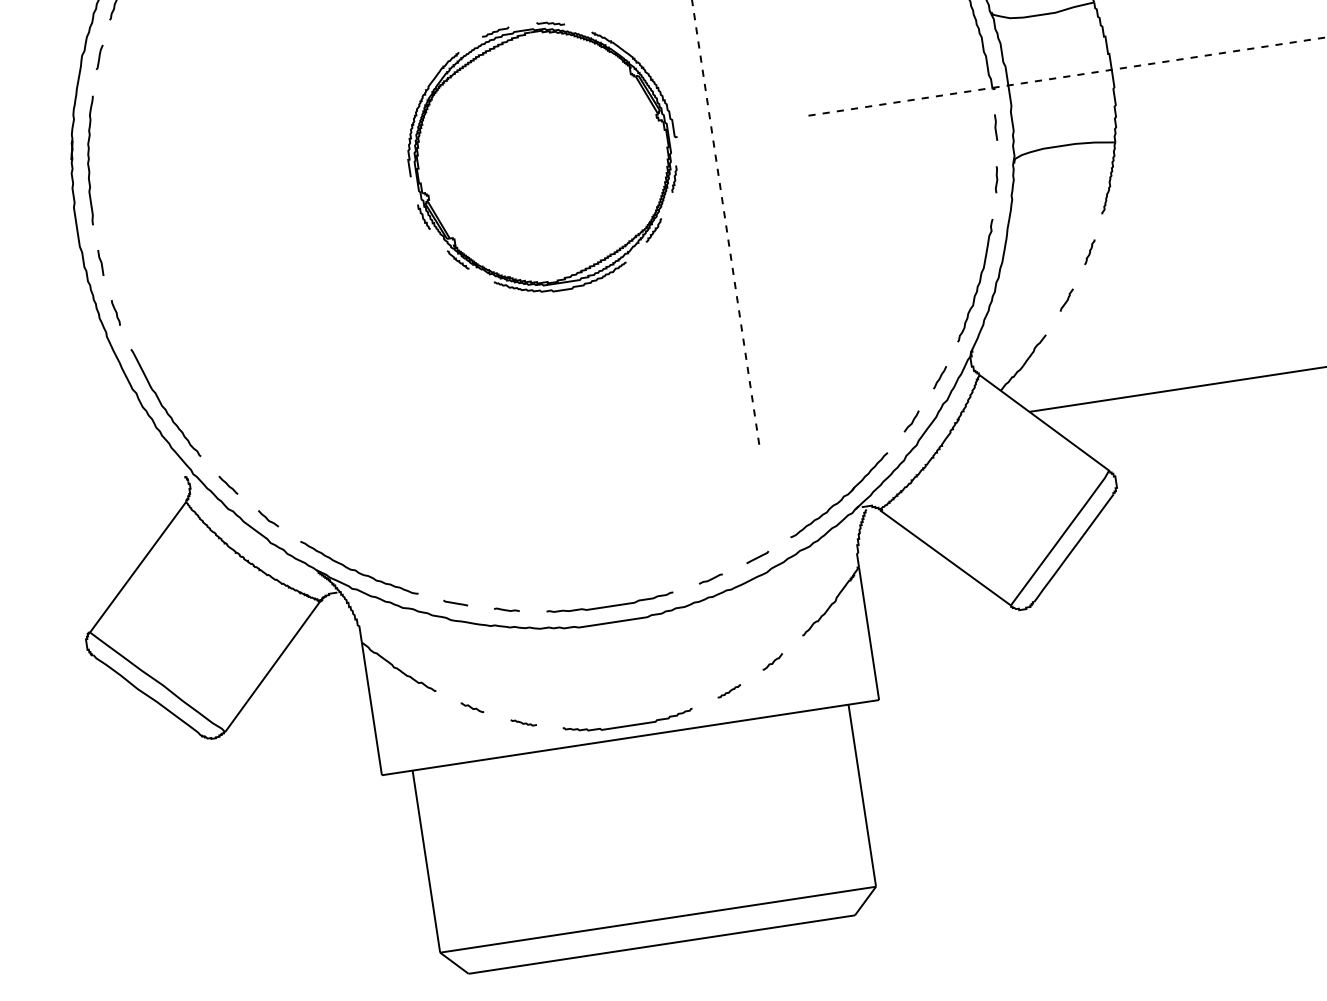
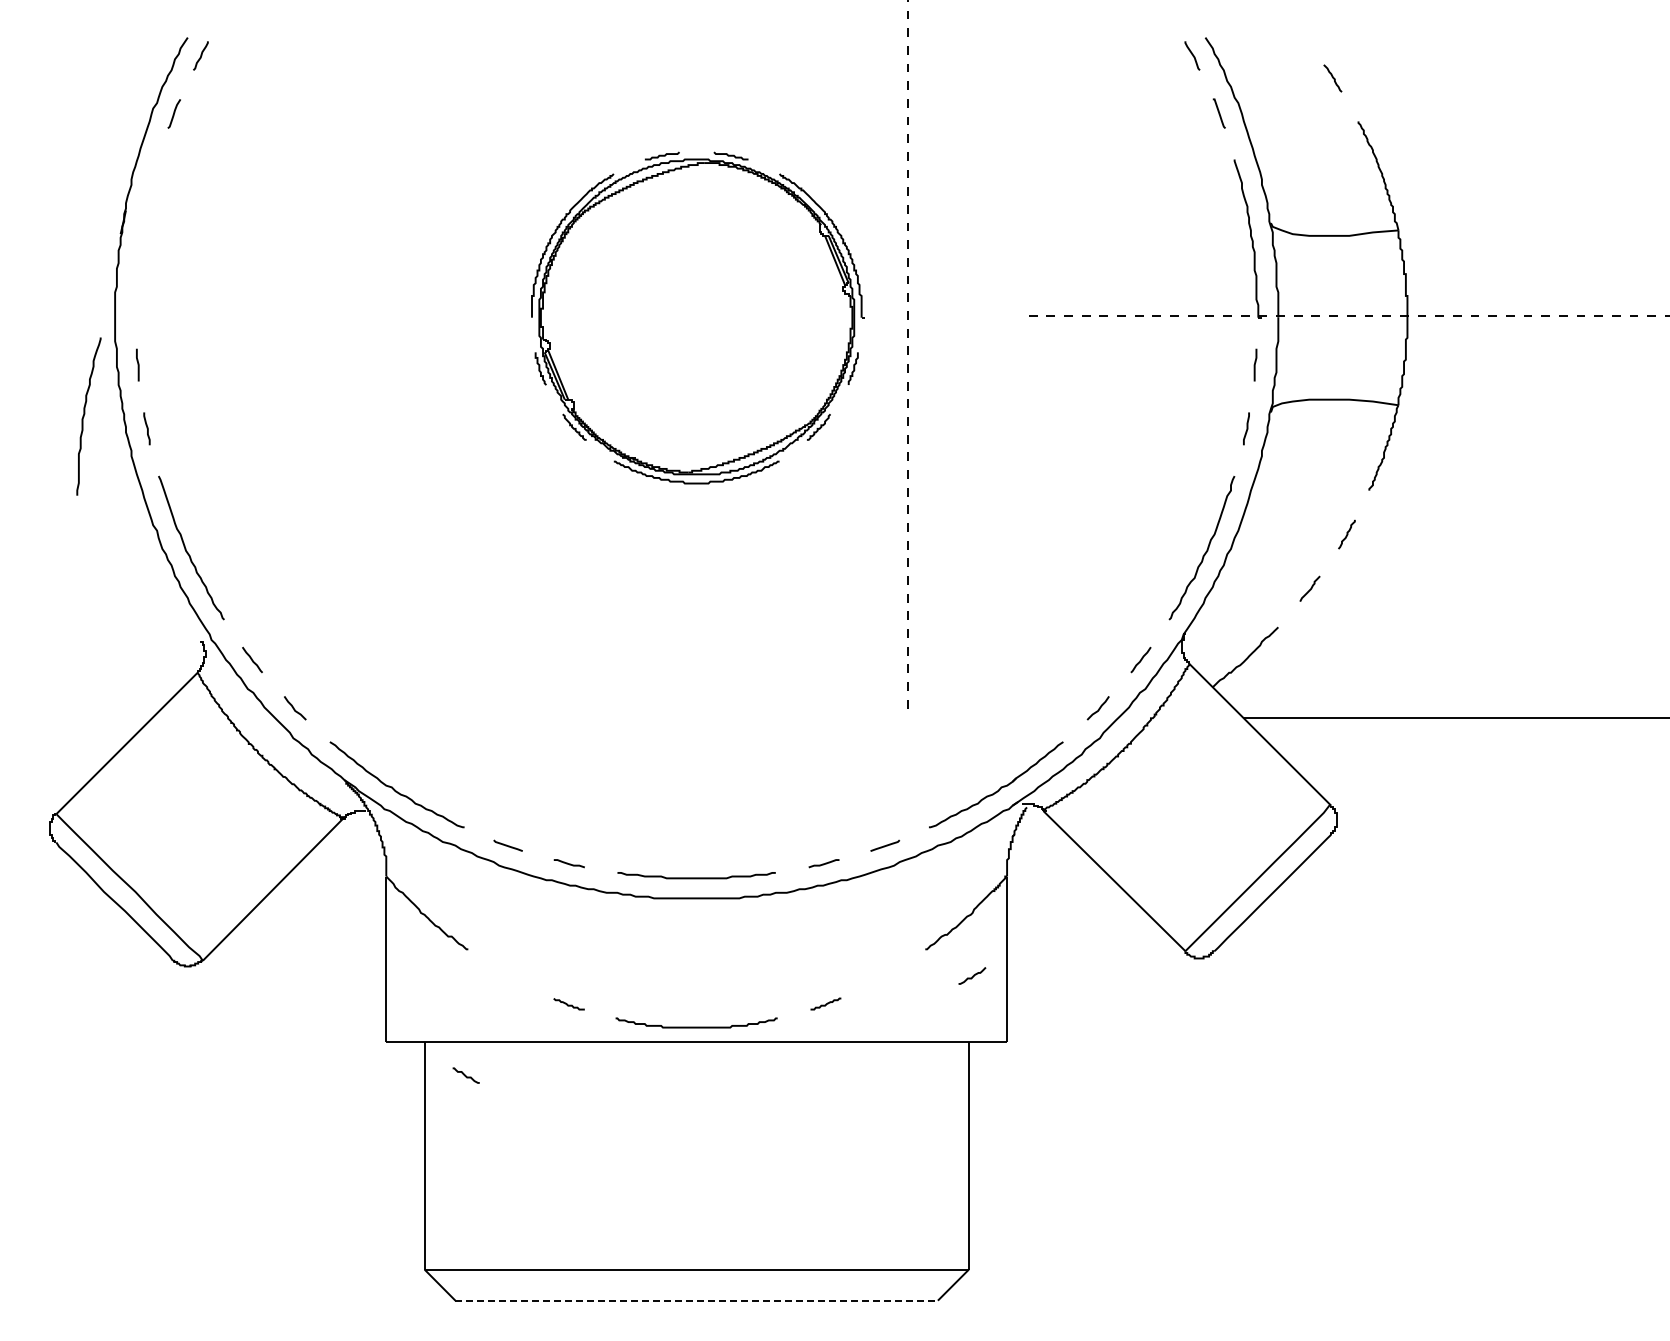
curve: (89, 159) -> (85, 414), moved
curve: (772, 661) -> (972, 975), moved
curve: (471, 707) -> (465, 1075), moved
line: (662, 944) -> (697, 1300), solid -> dashed

